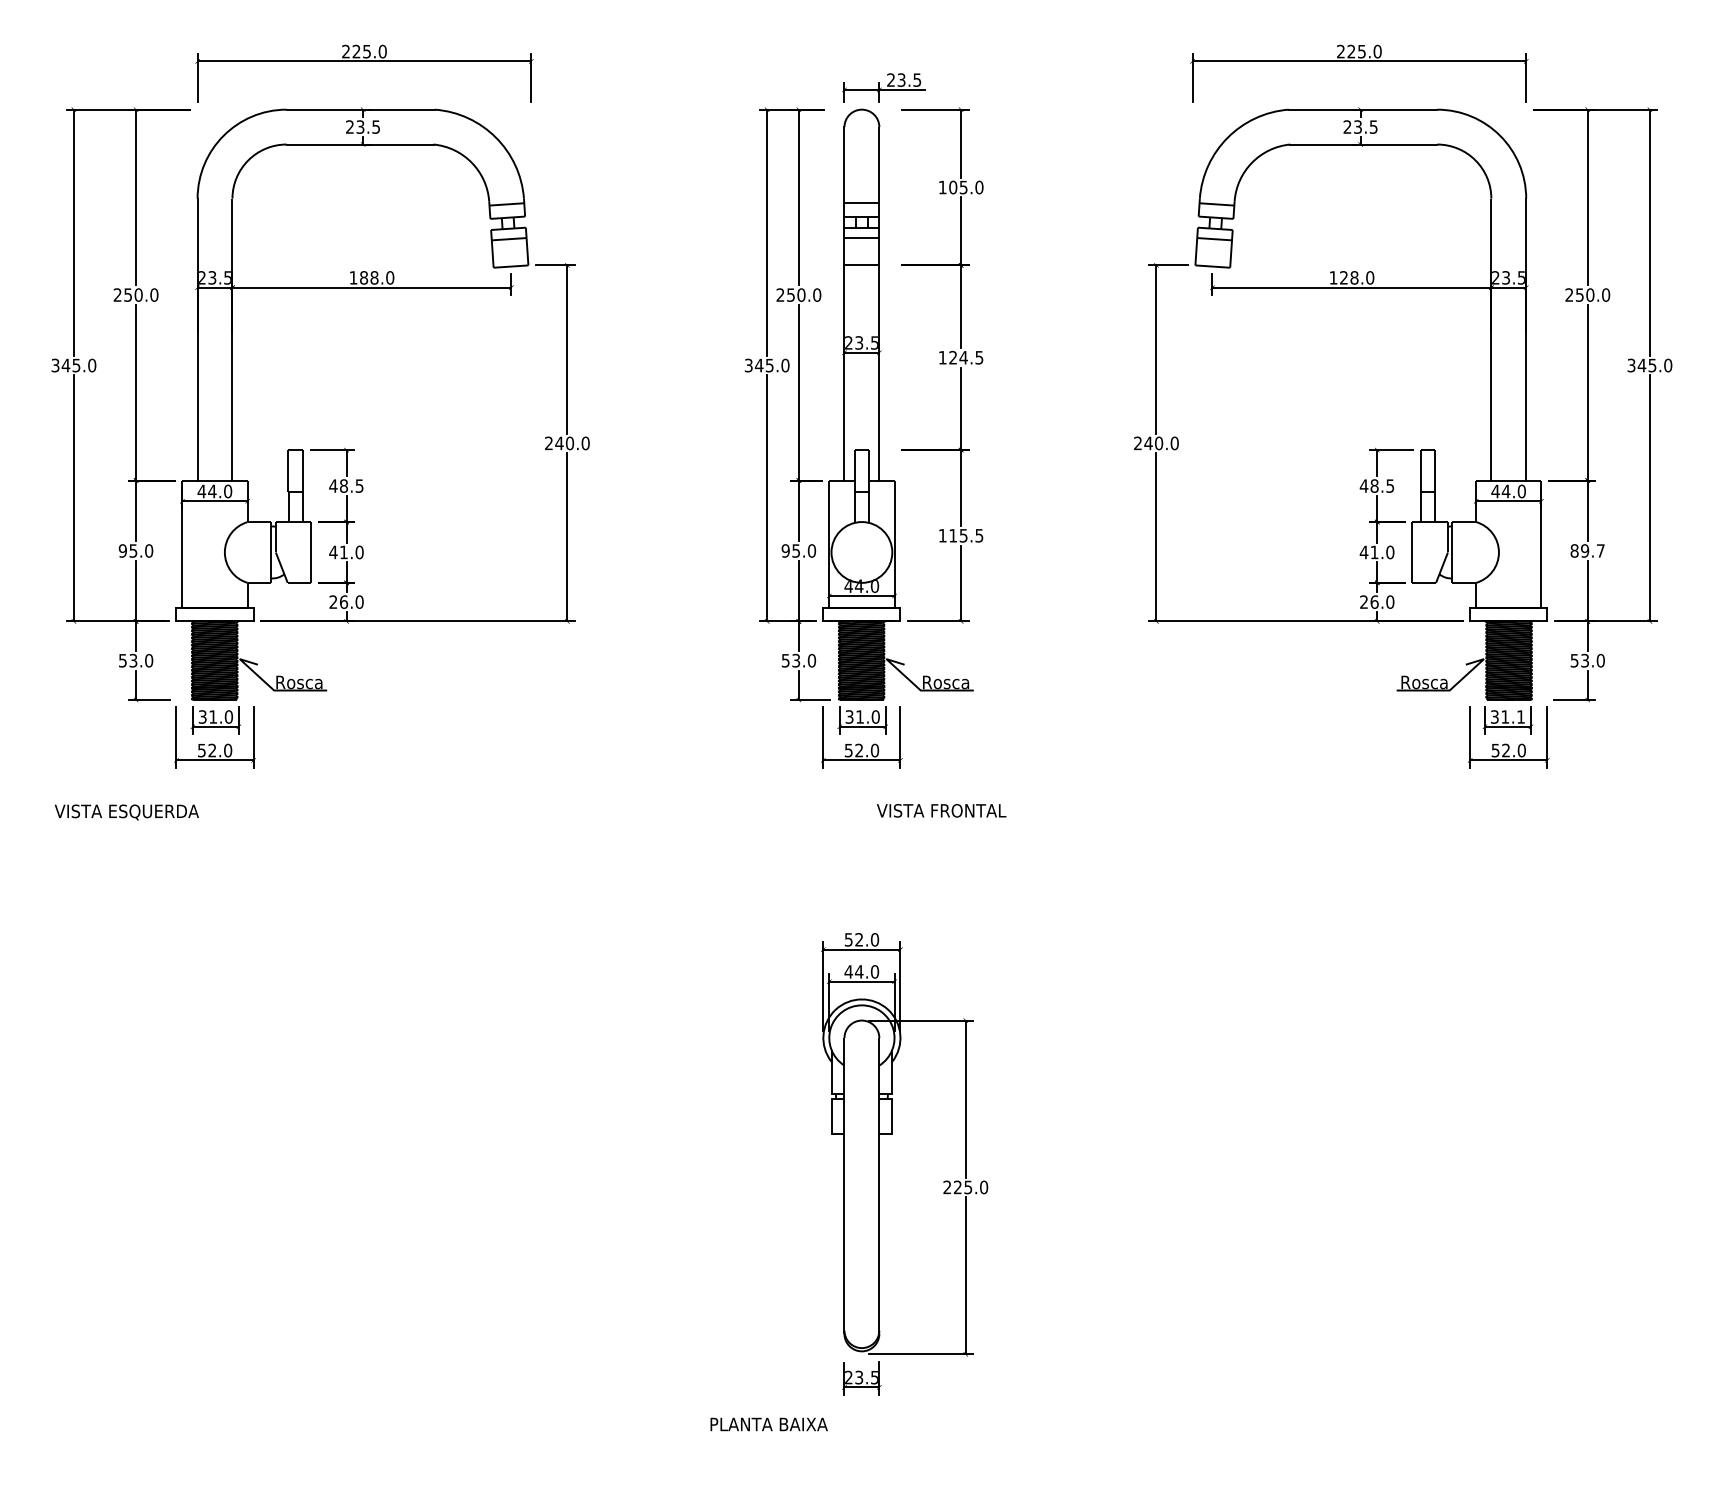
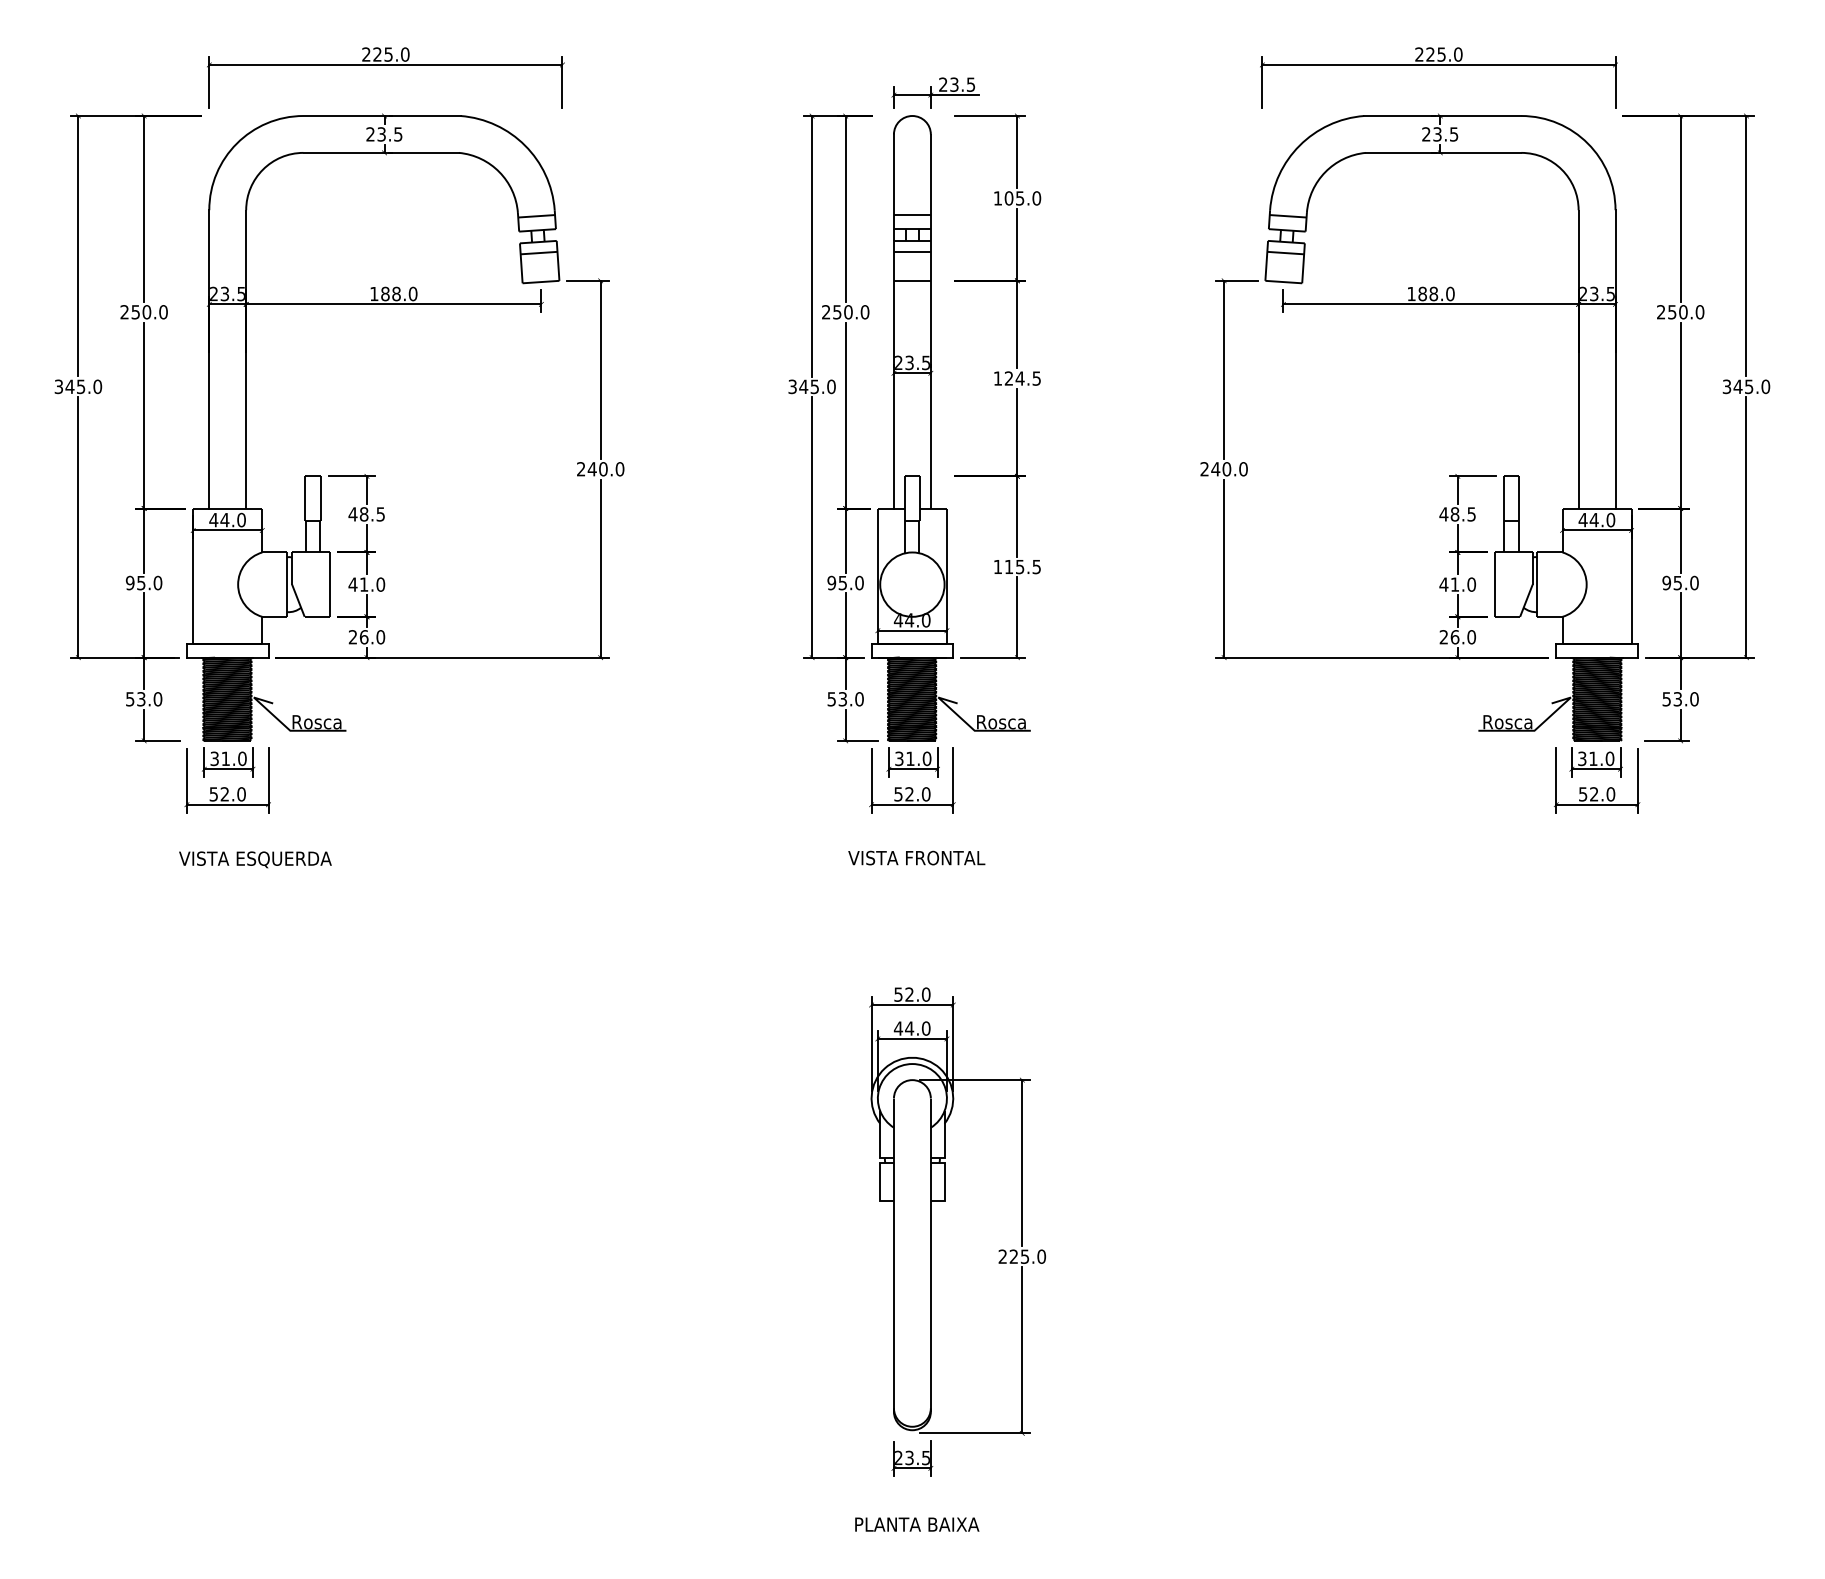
text: (1343, 277) -> (1422, 293), 128.0 -> 188.0
text: (1587, 550) -> (1680, 582), 89.7 -> 95.0
text: (1520, 716) -> (1609, 758), 31.1 -> 31.0
text: (941, 810) -> (916, 857), moved
text: (126, 812) -> (255, 859), moved
text: (769, 1424) -> (917, 1524), moved

